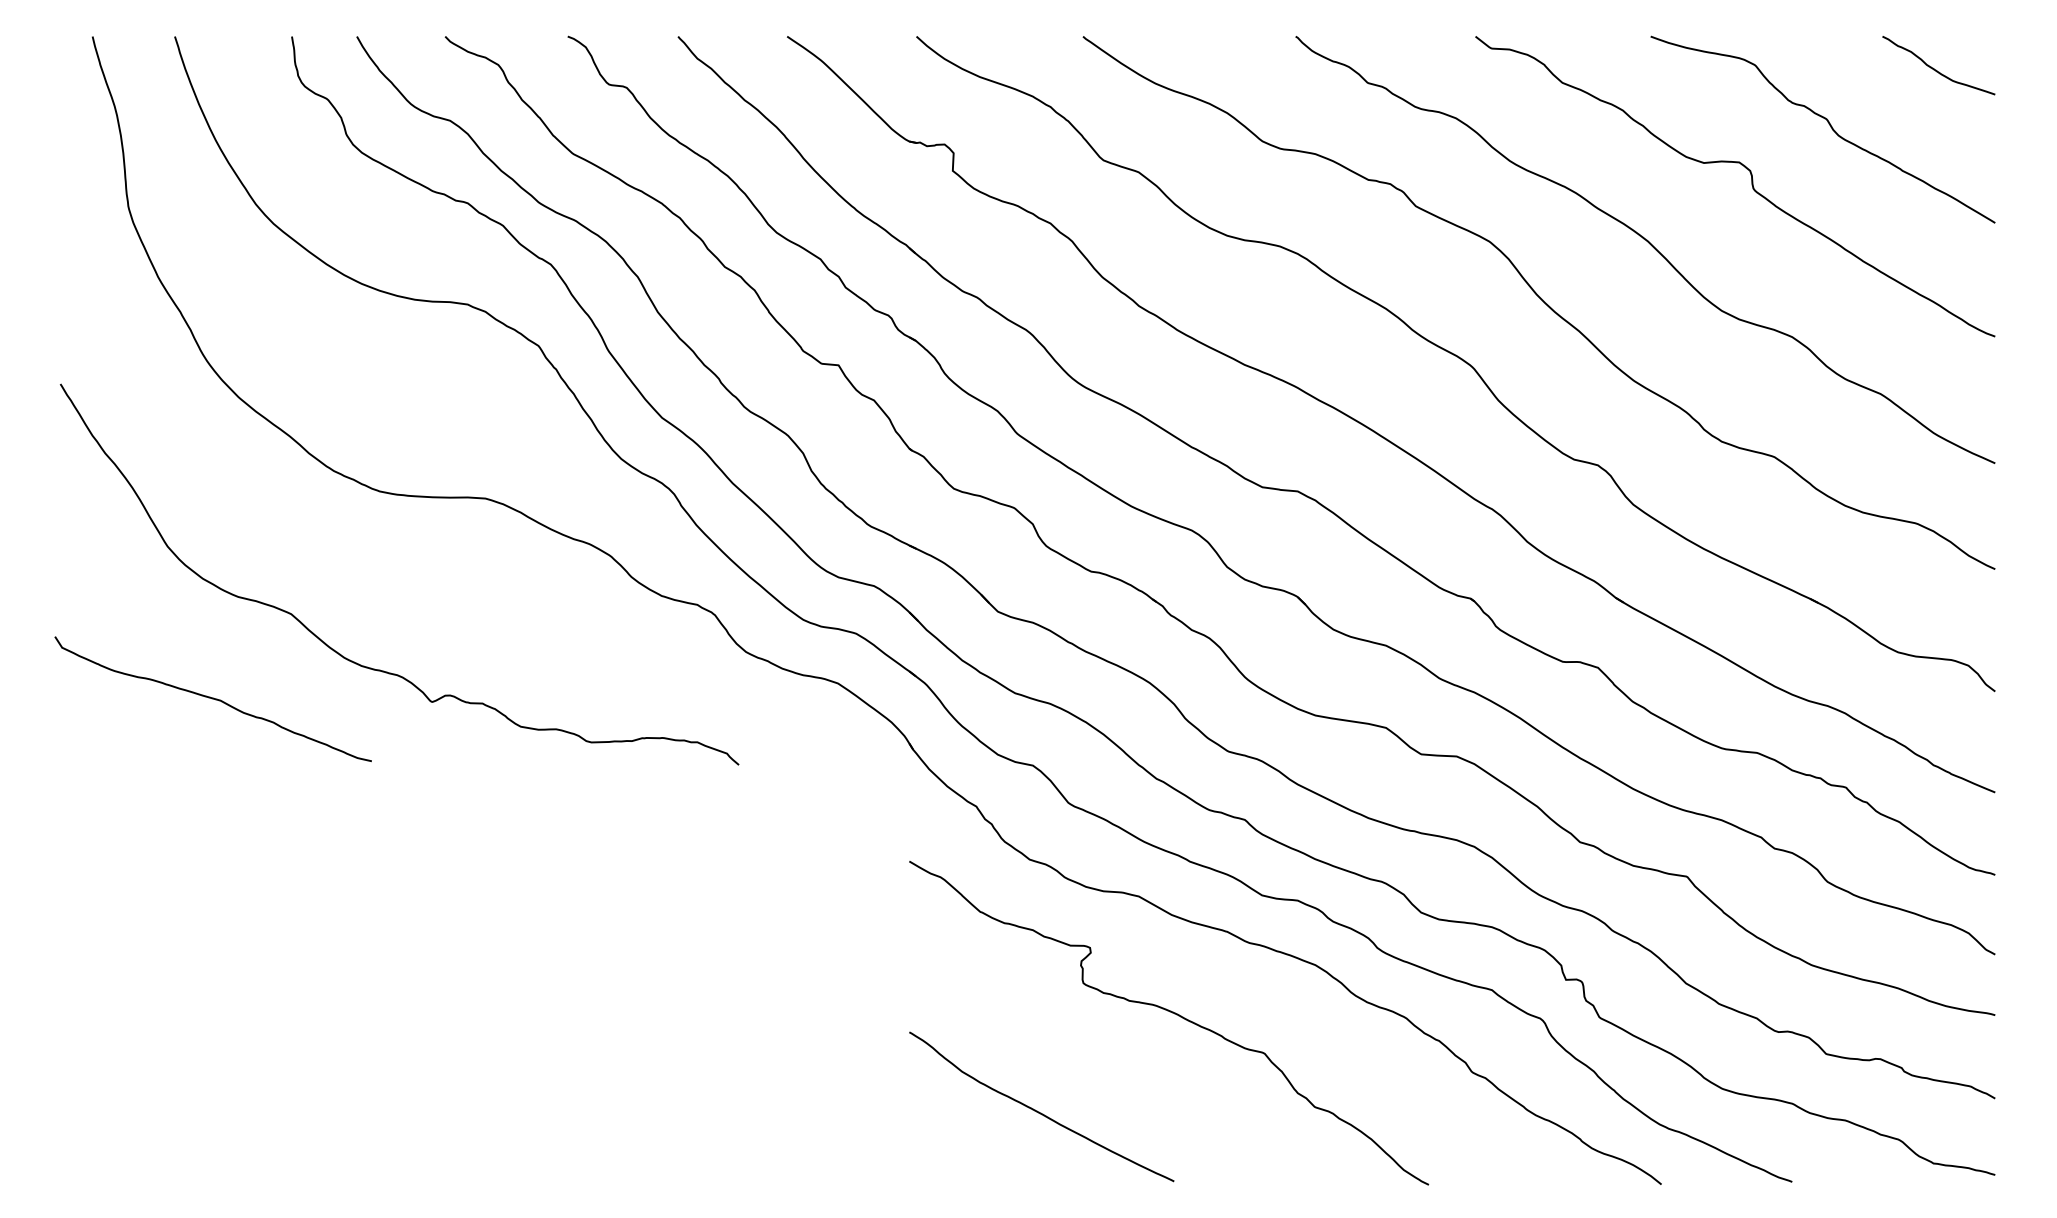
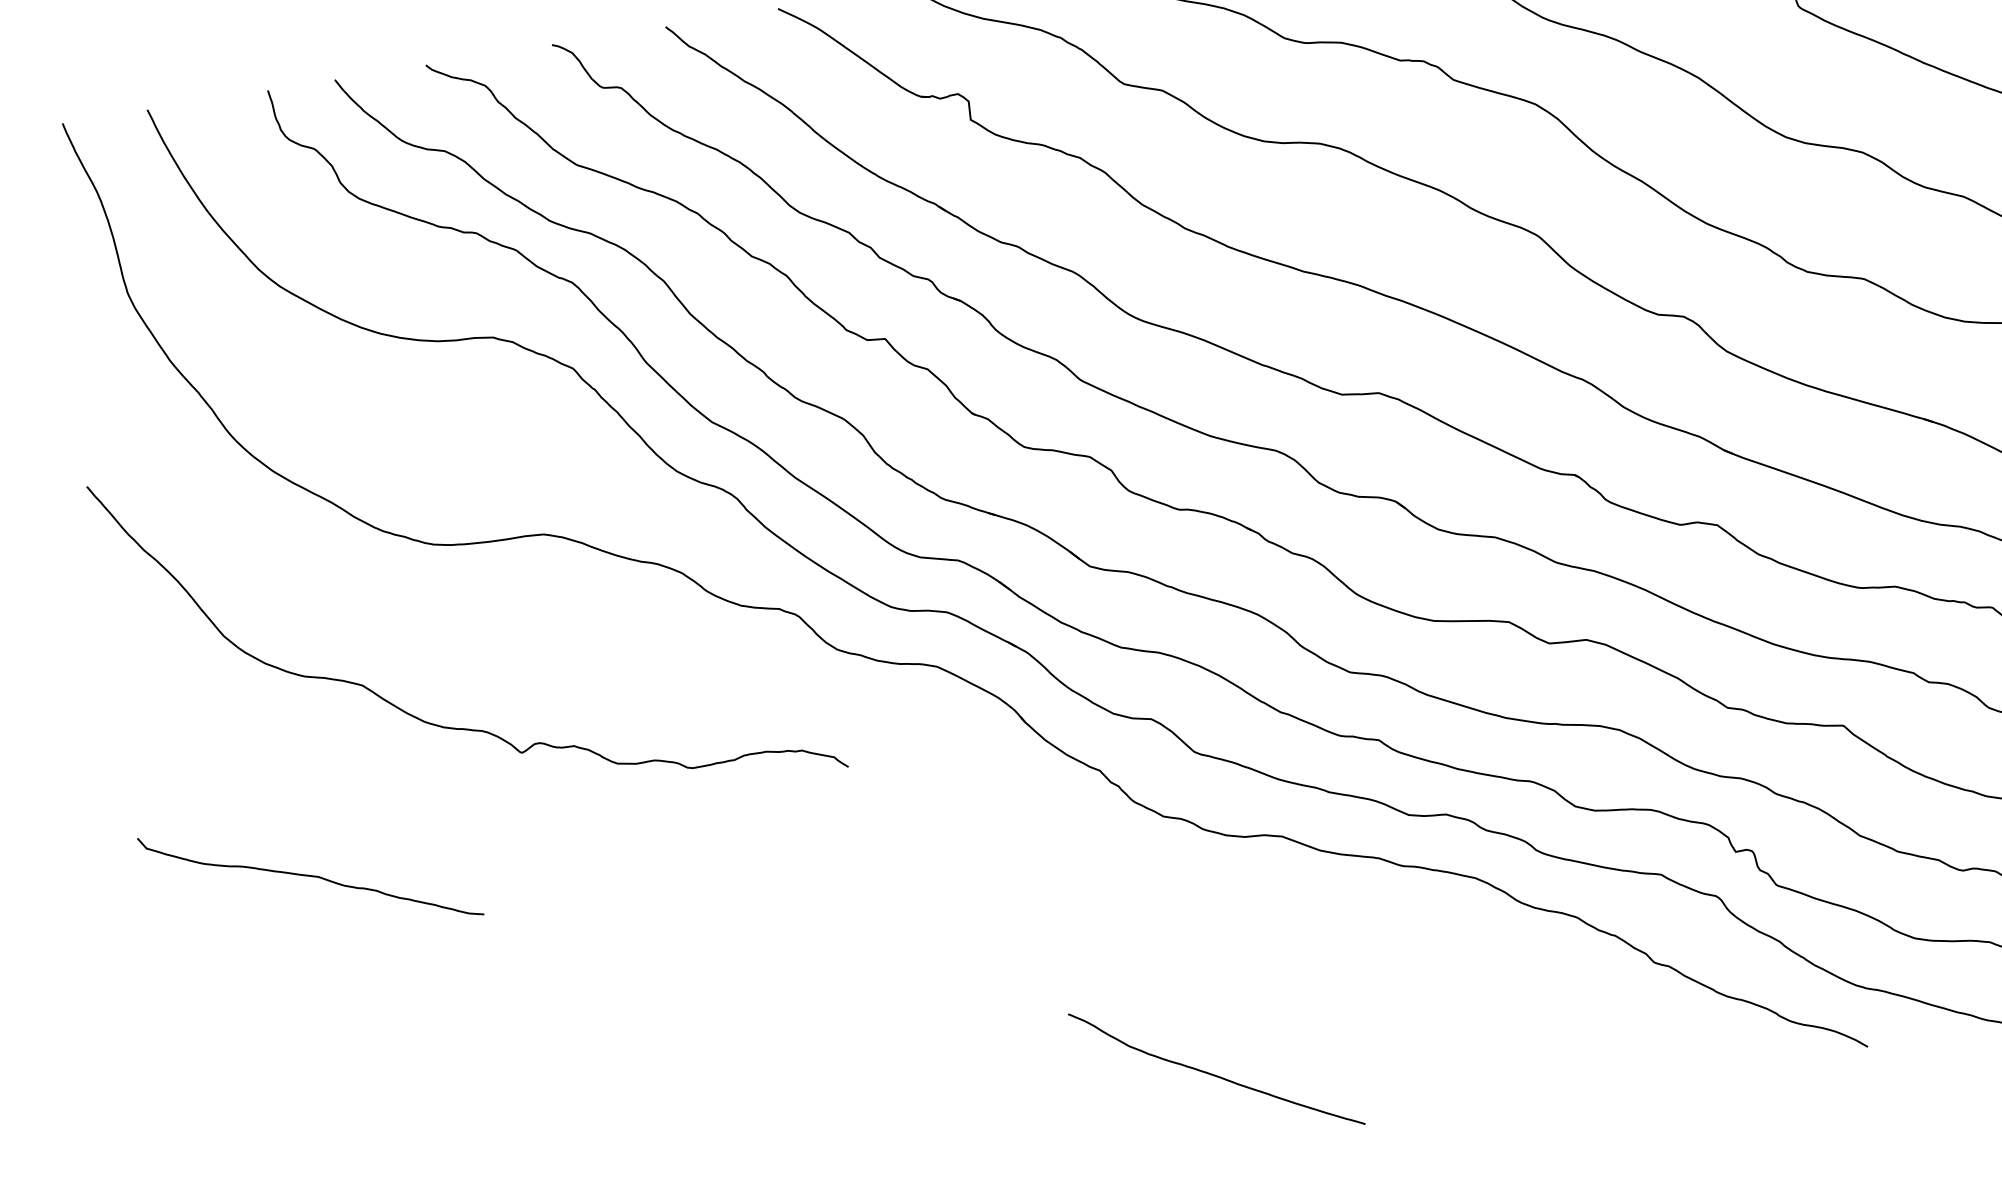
curve: (212, 699) -> (309, 877), moved
curve: (1174, 1014) -> (1338, 952), removed

